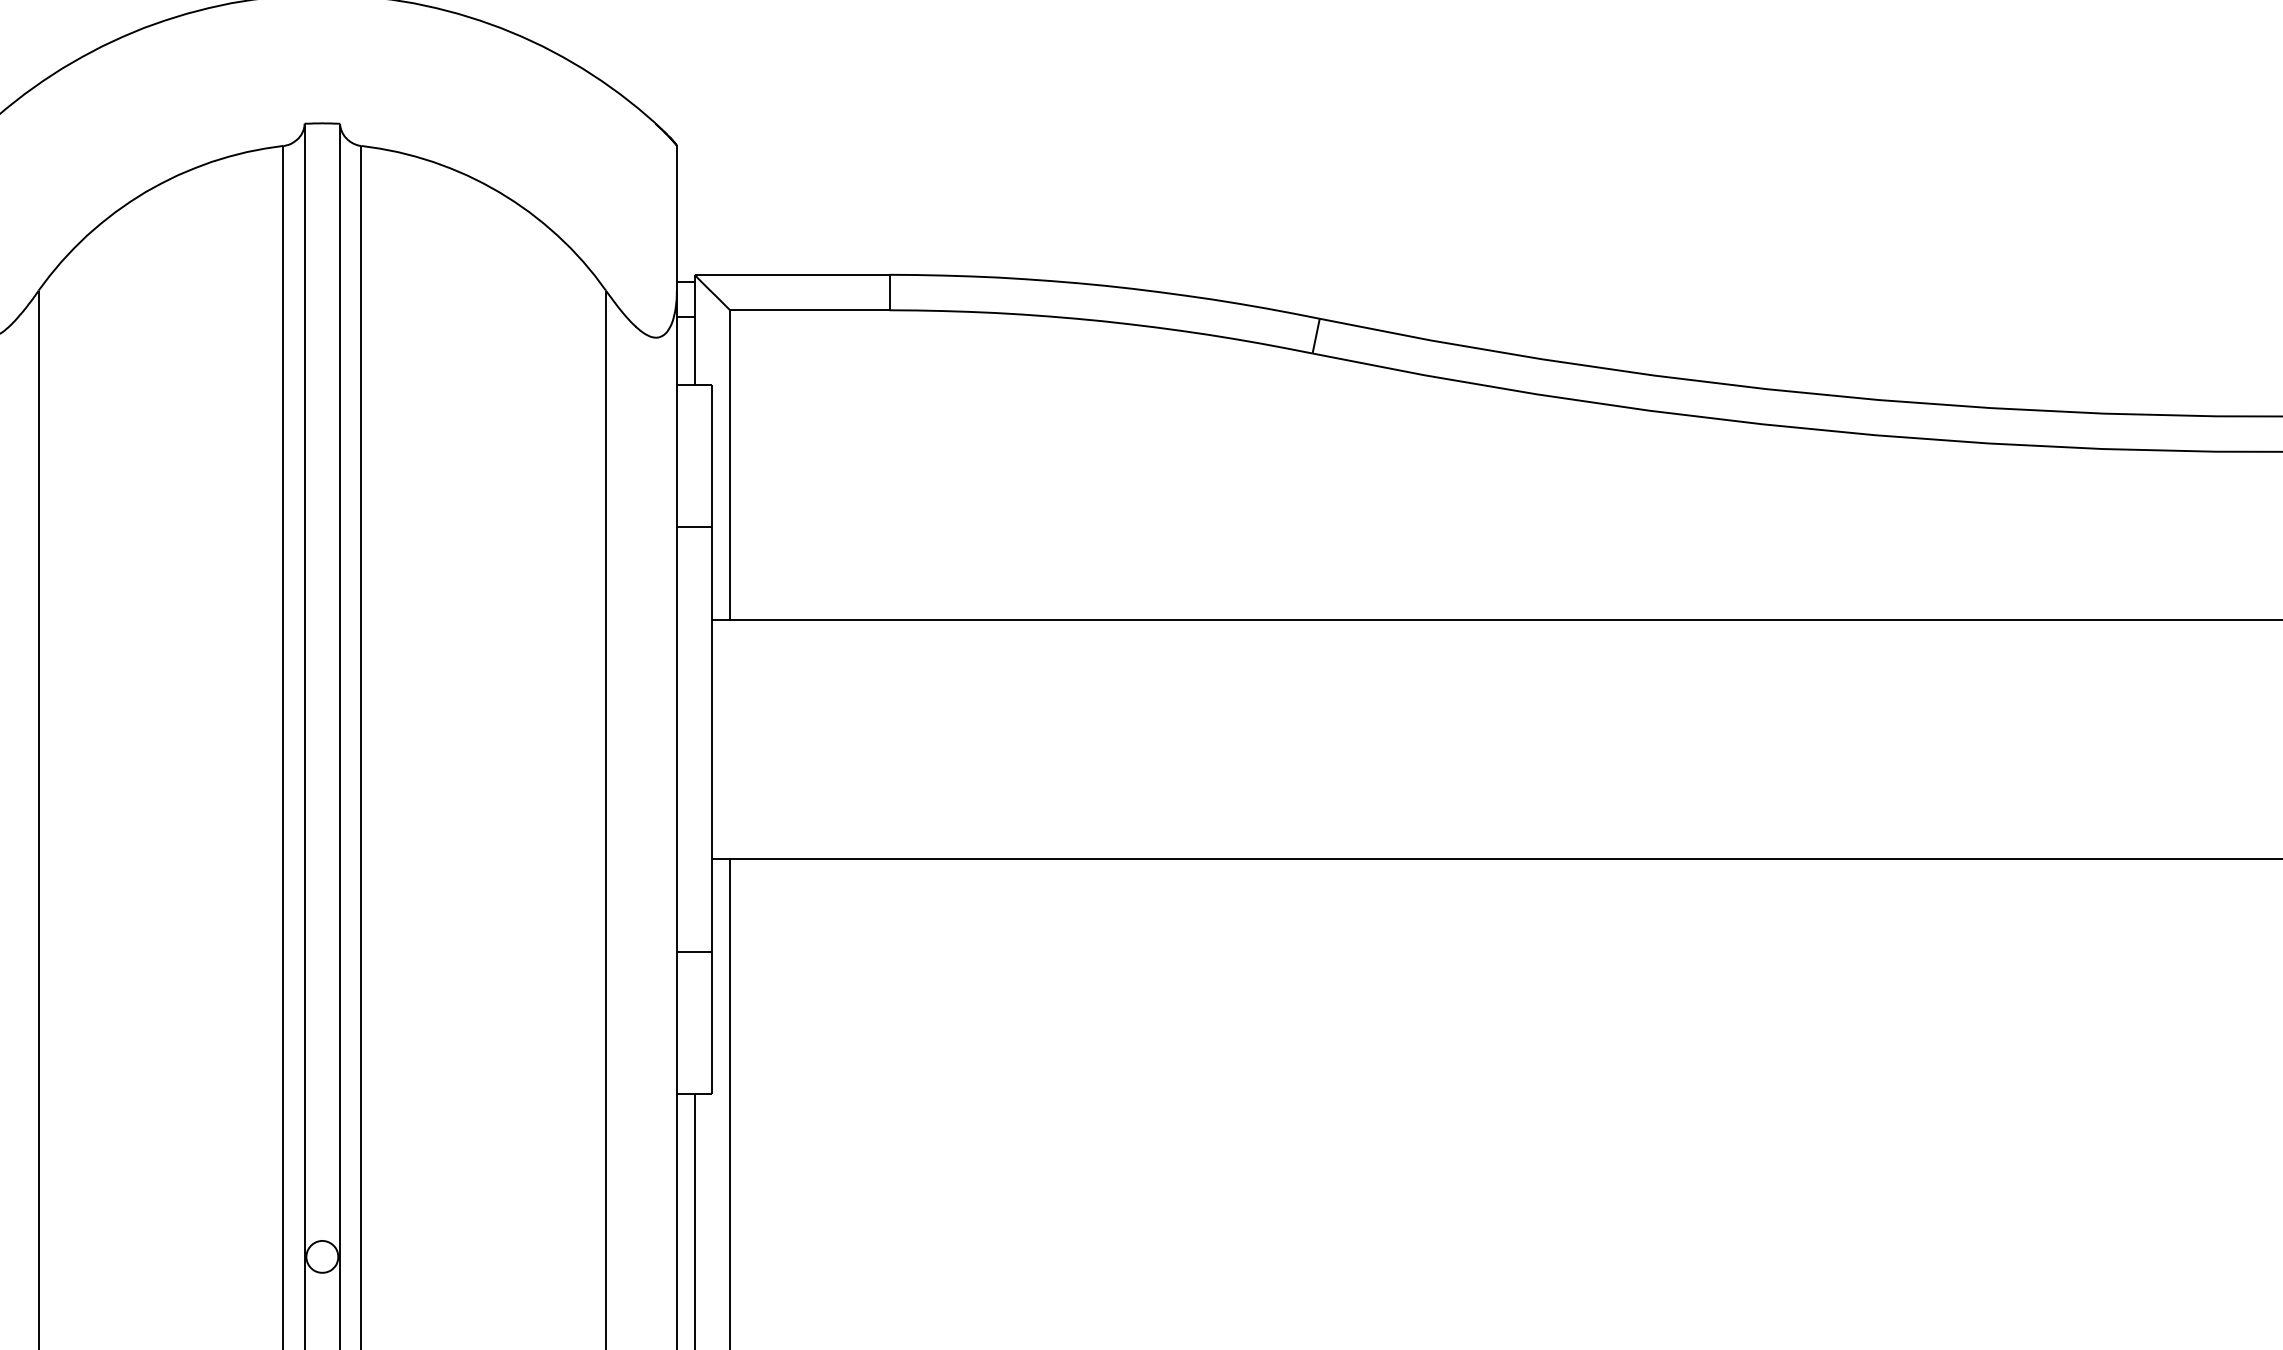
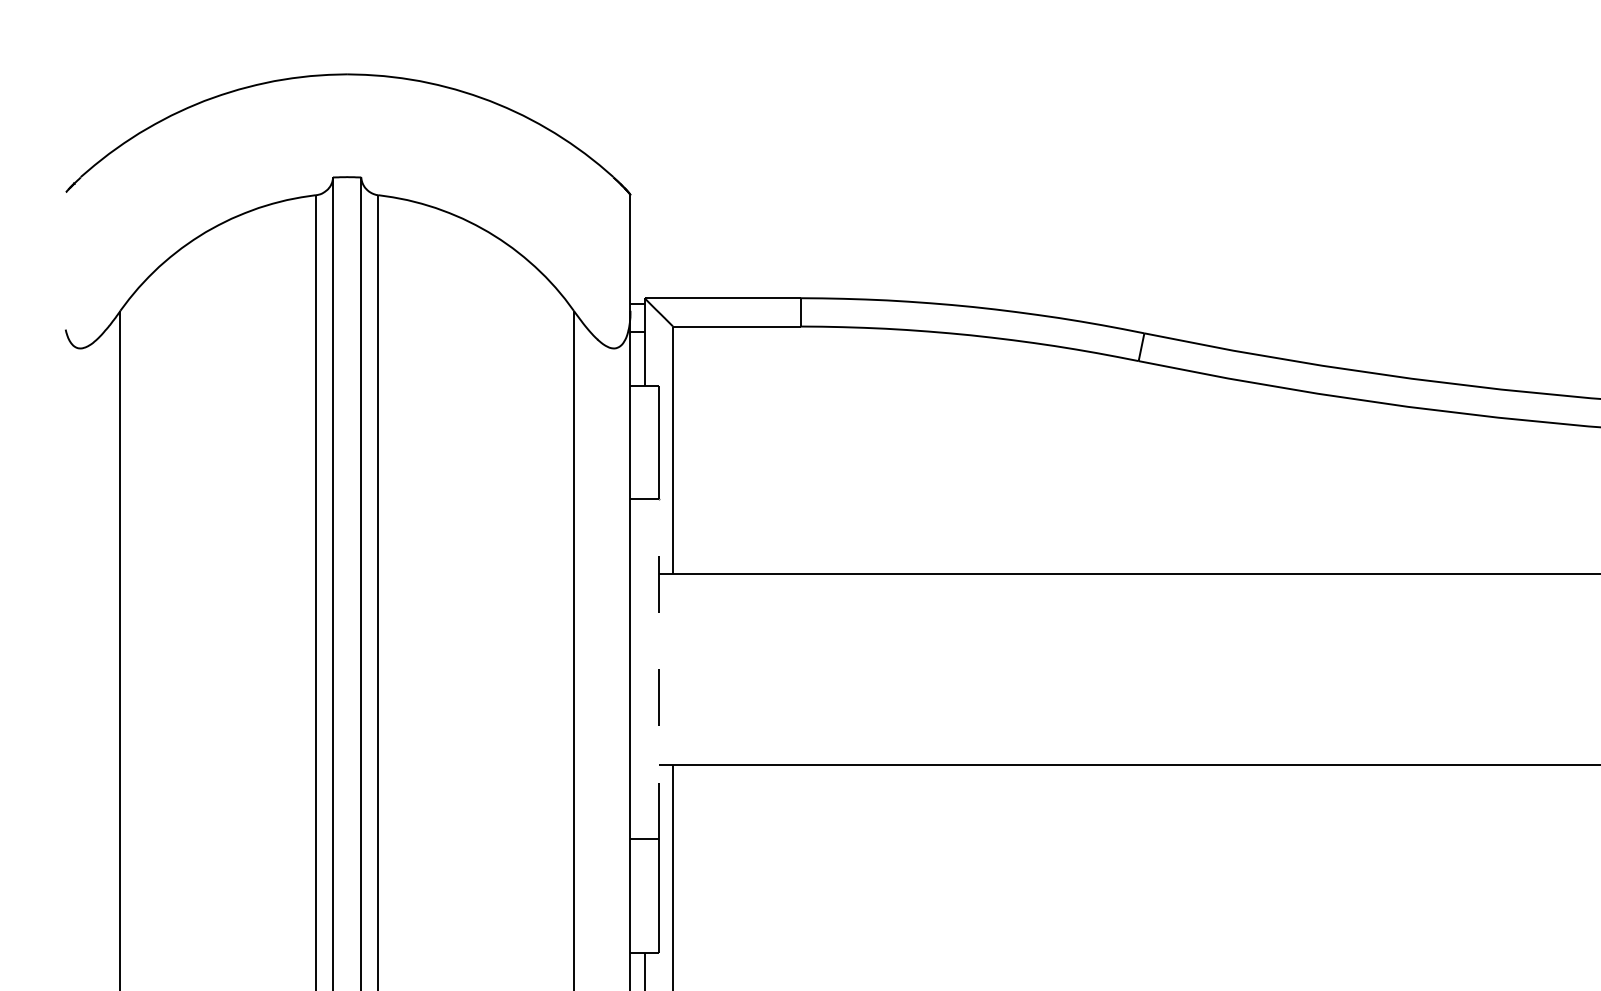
line: (712, 739) -> (659, 669), solid -> dashed

